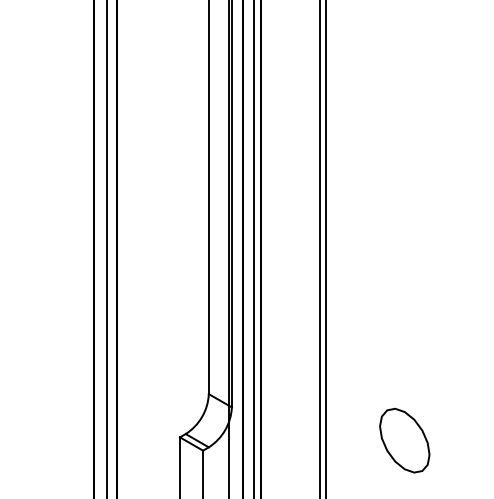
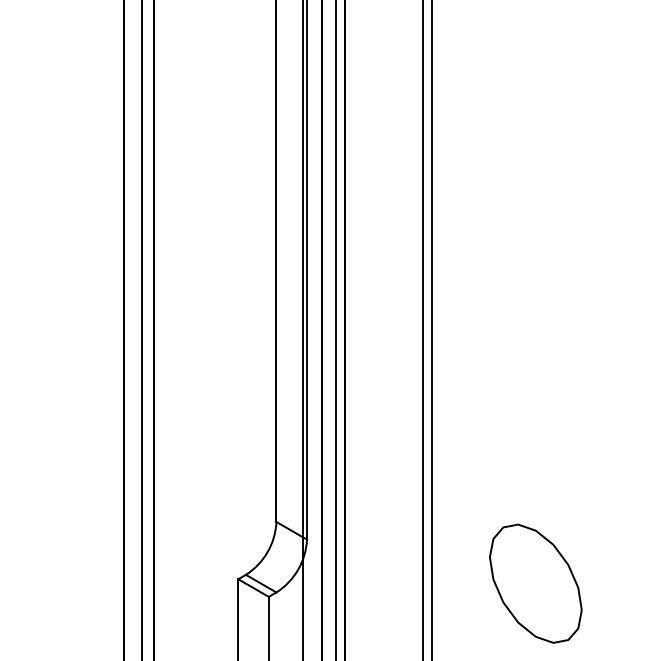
part: (404, 440) -> (535, 583), size x1.4

